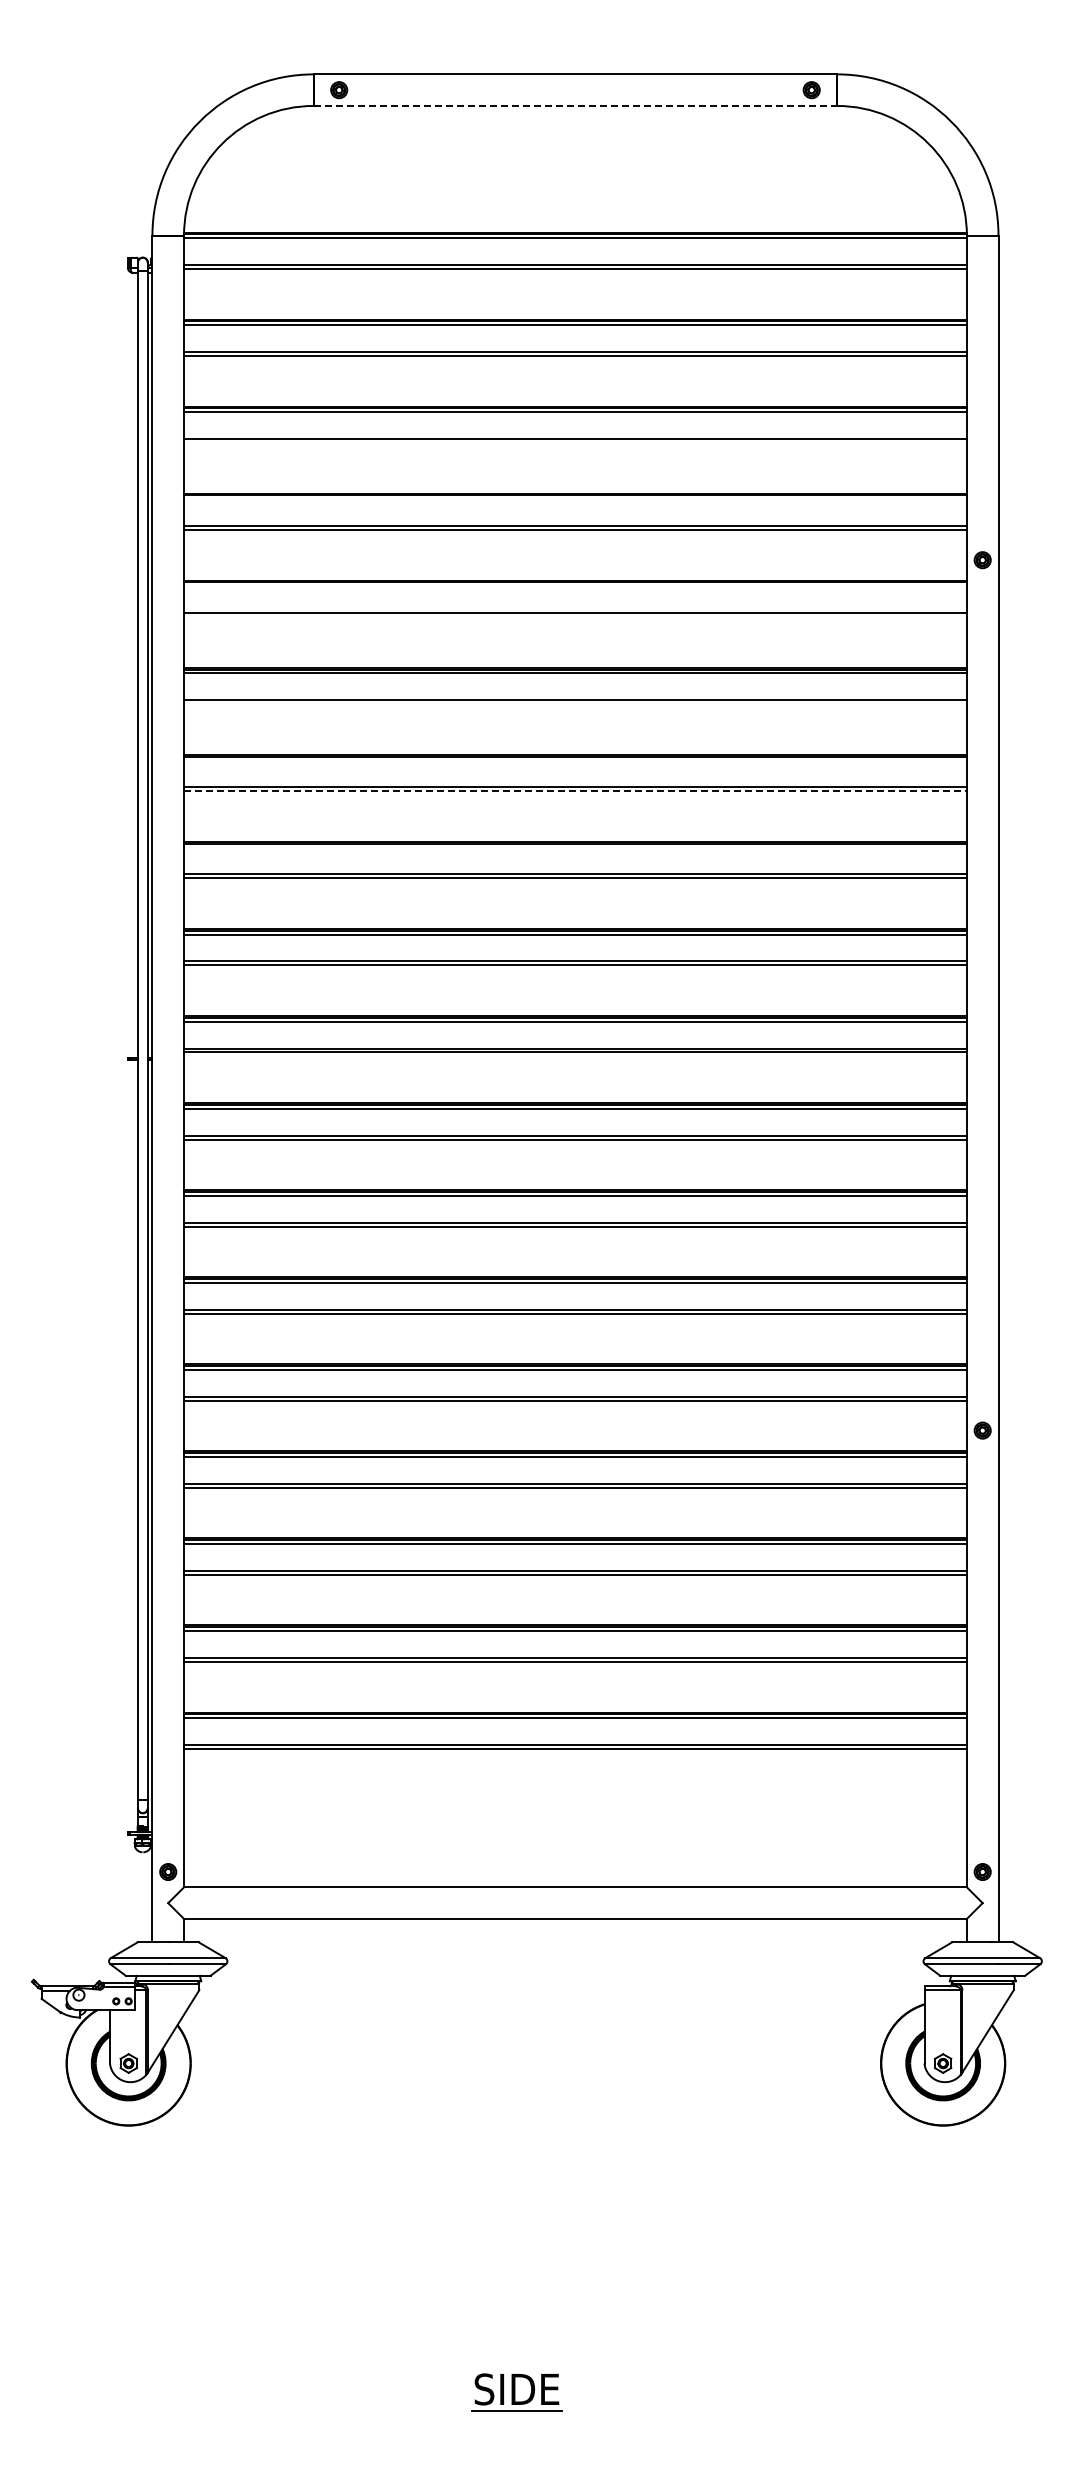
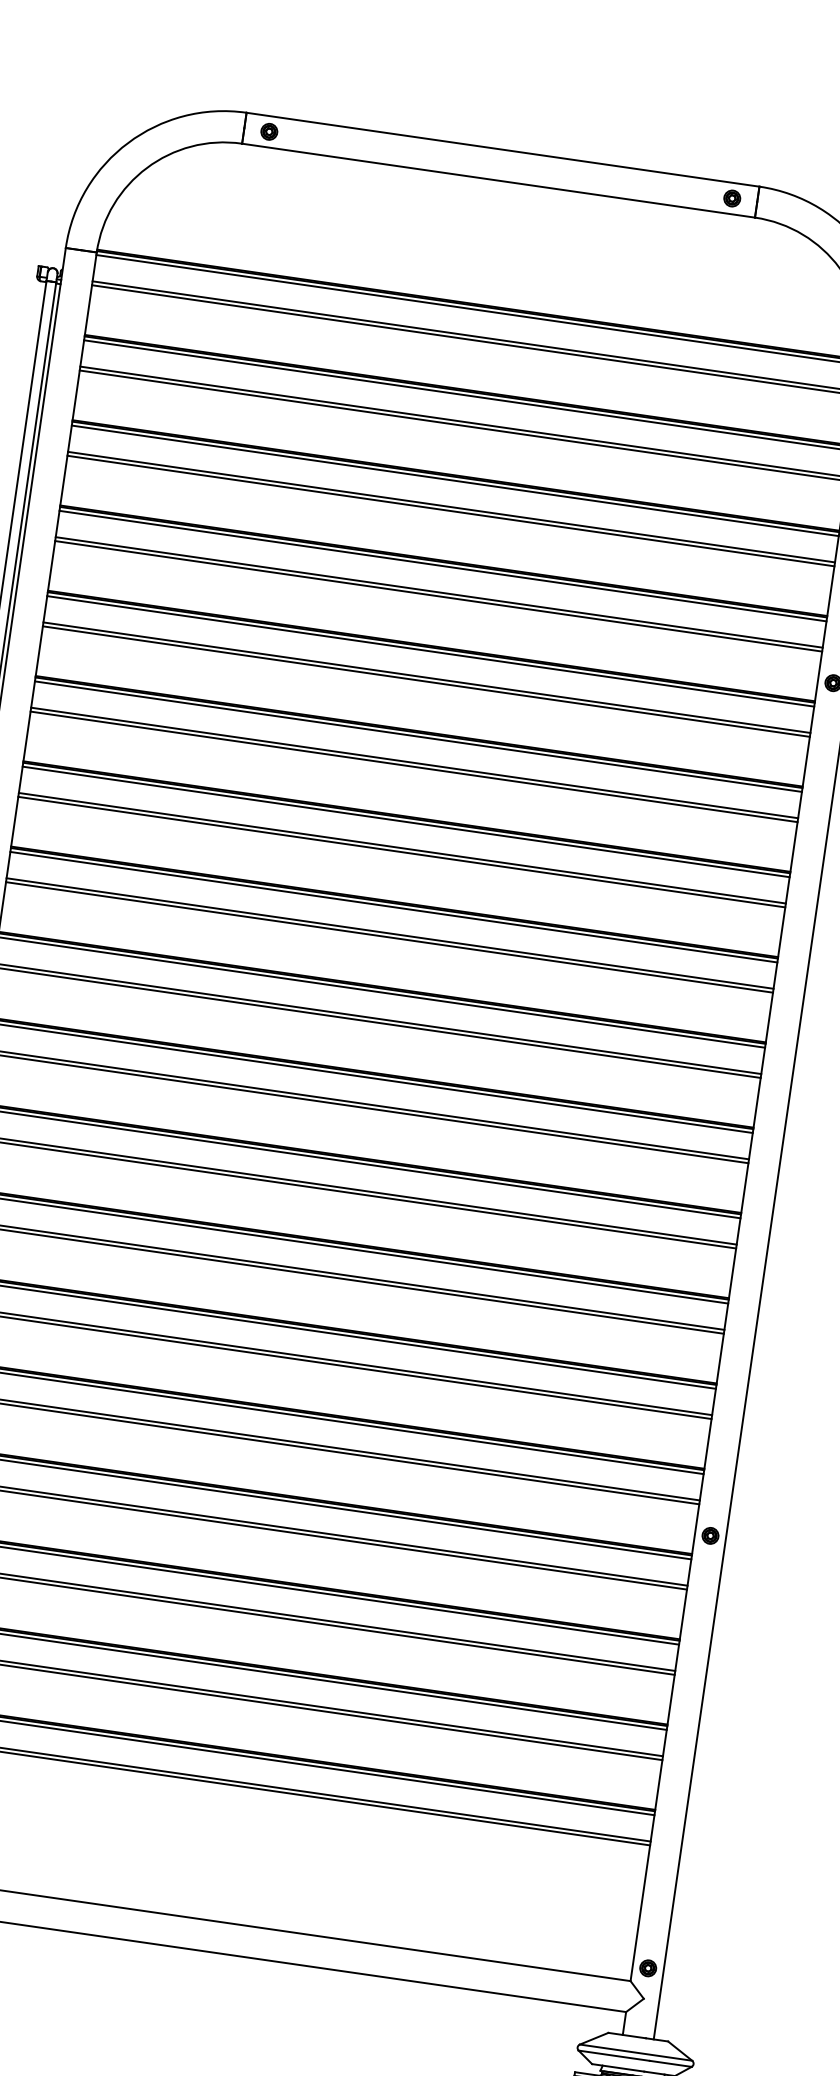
line: (575, 105) -> (498, 180), dashed -> solid
line: (575, 443) -> (450, 511), added
line: (575, 499) -> (443, 566), added
line: (575, 586) -> (430, 651), added
line: (575, 617) -> (426, 681), added
line: (575, 704) -> (414, 767), added
line: (575, 760) -> (406, 821), added
line: (575, 791) -> (401, 852), dashed -> solid
line: (575, 847) -> (393, 907), added

